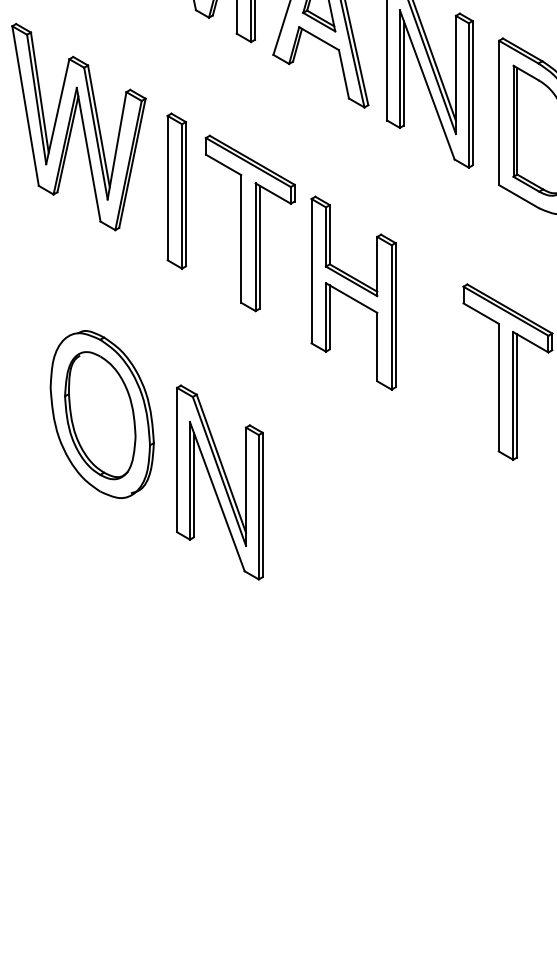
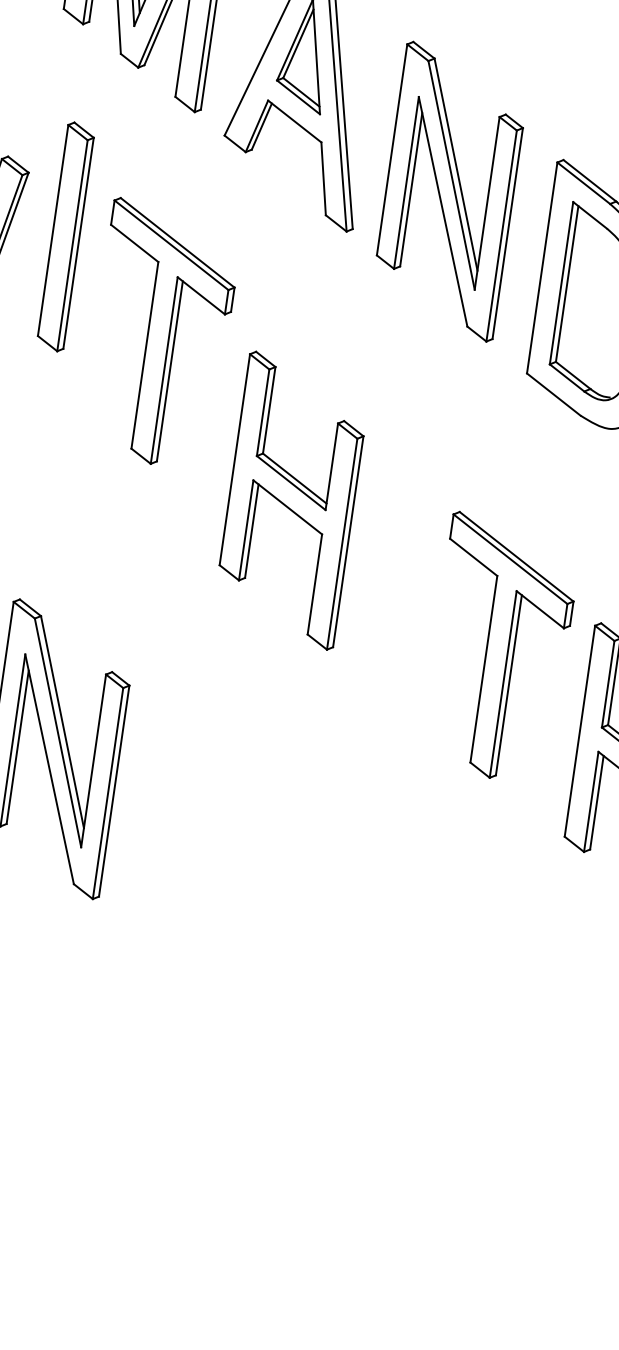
part: (176, 190) -> (65, 235), moved
part: (249, 223) -> (160, 334), moved

